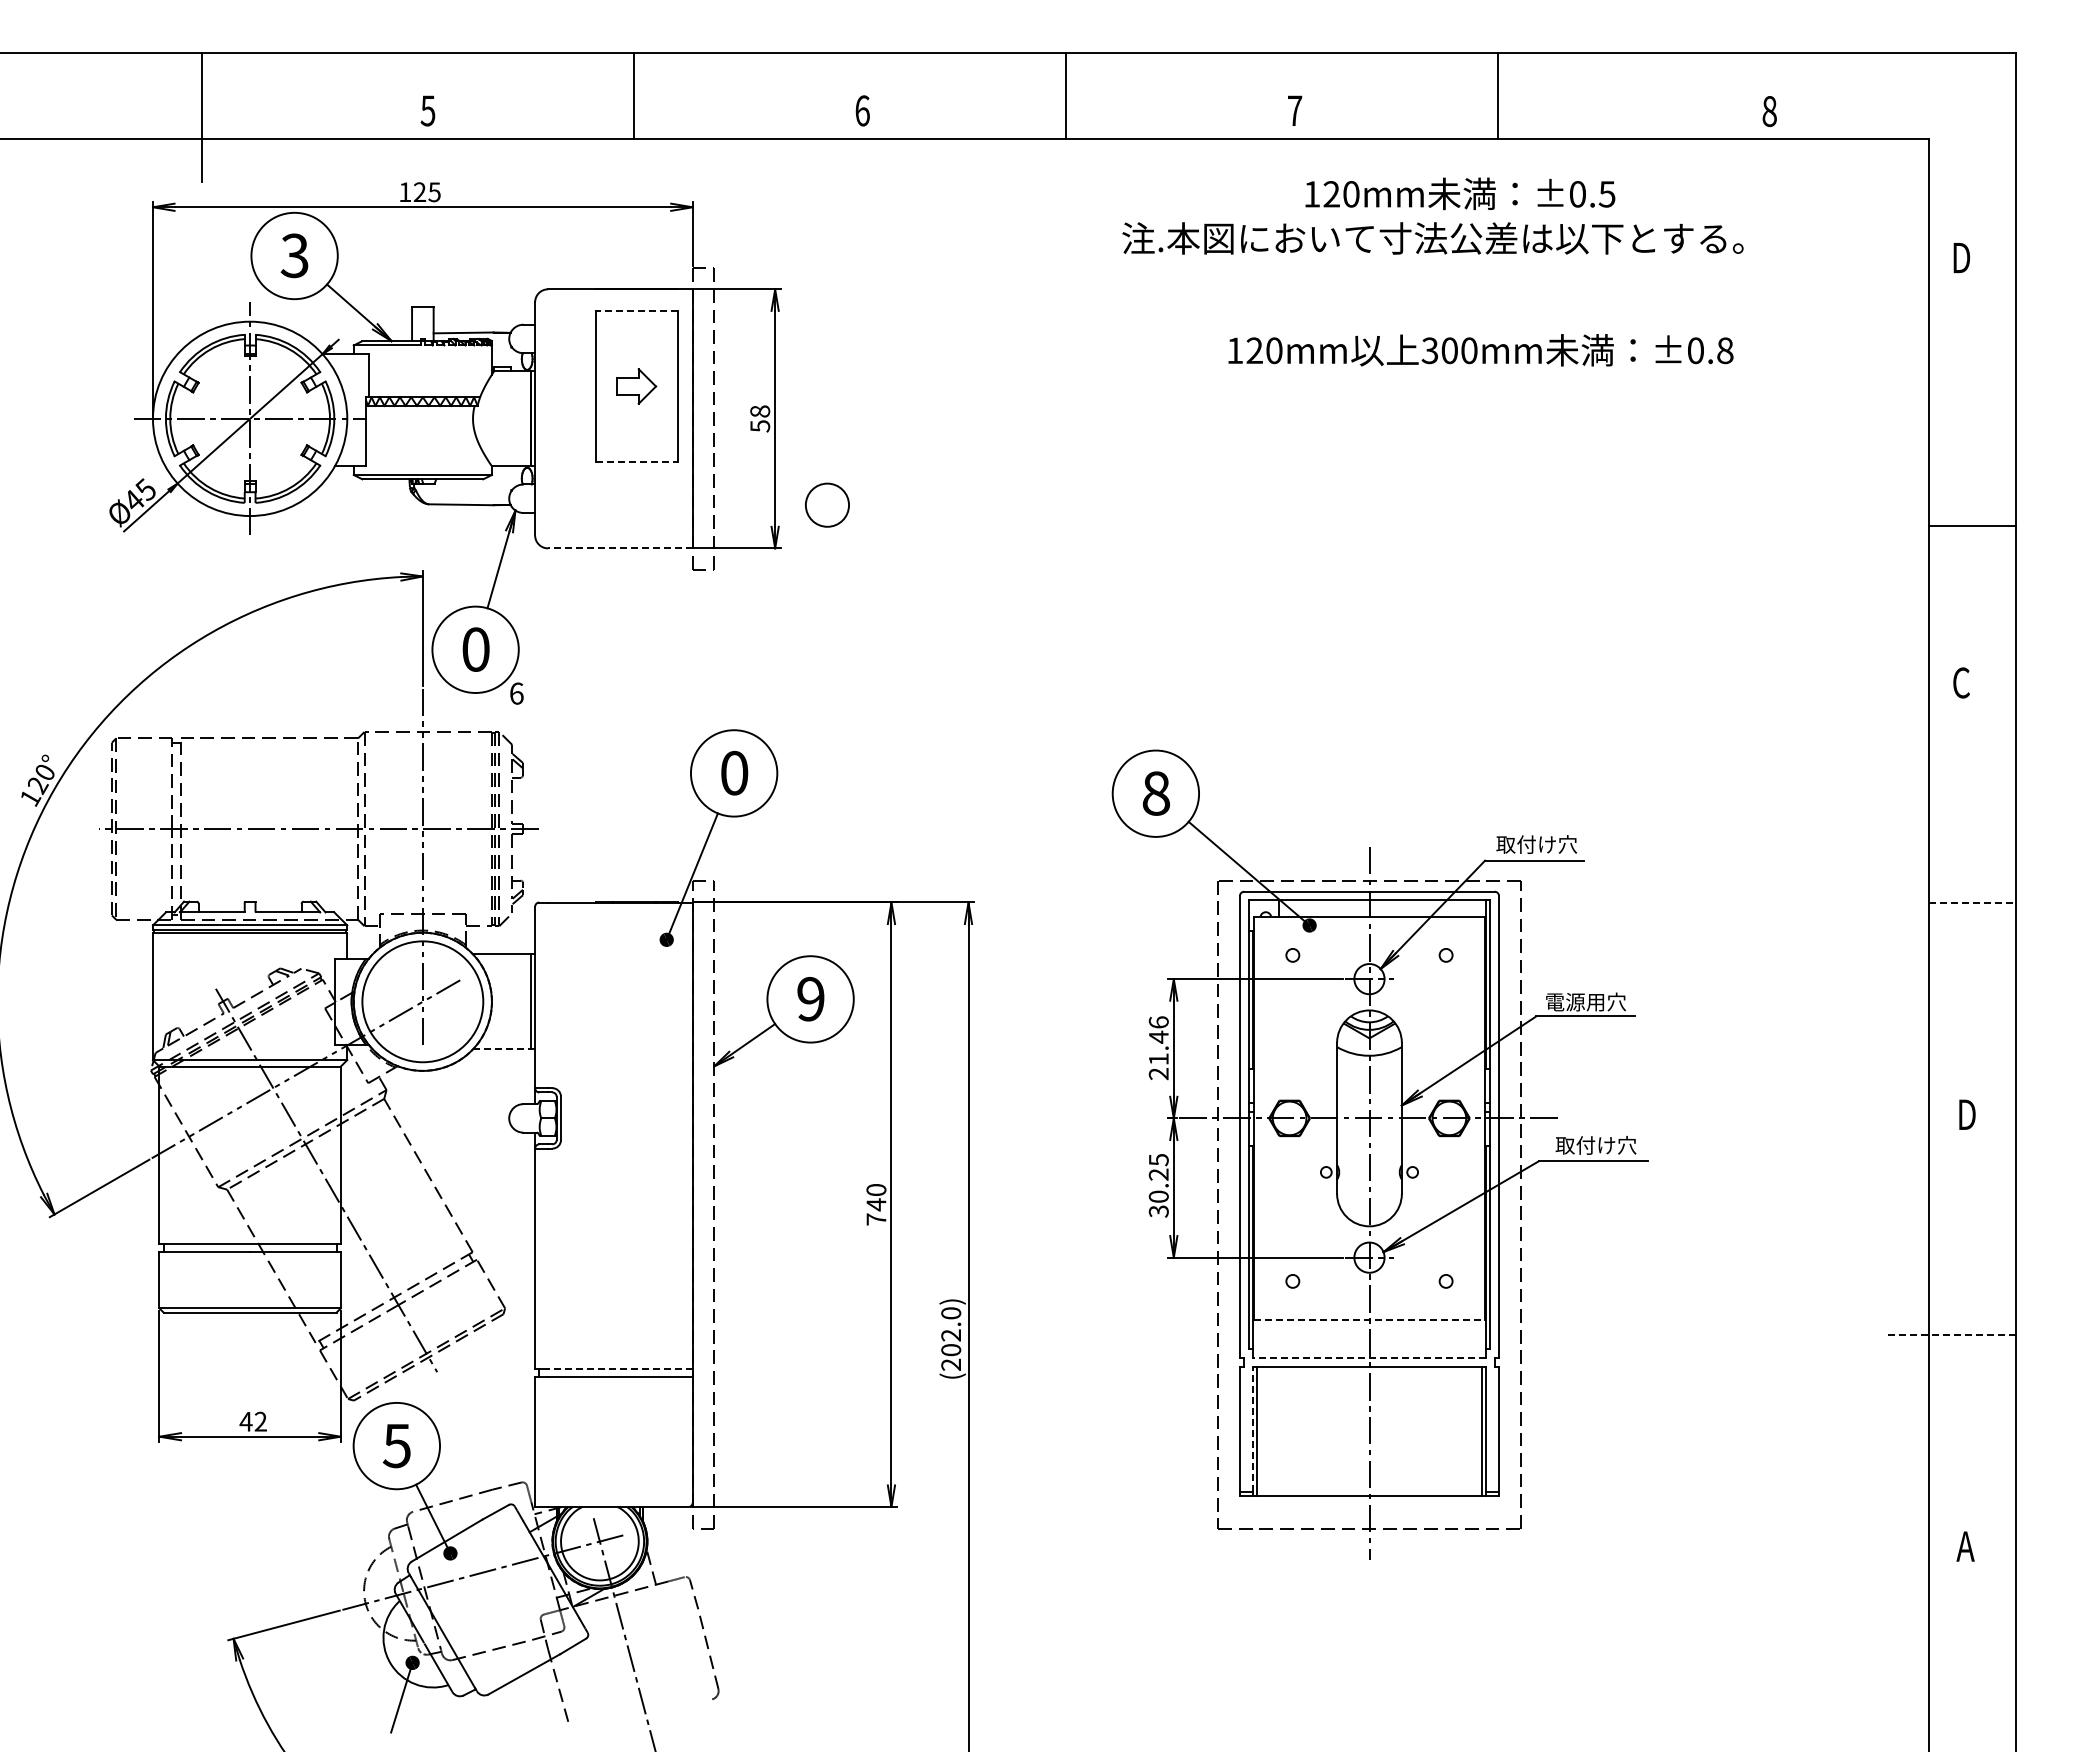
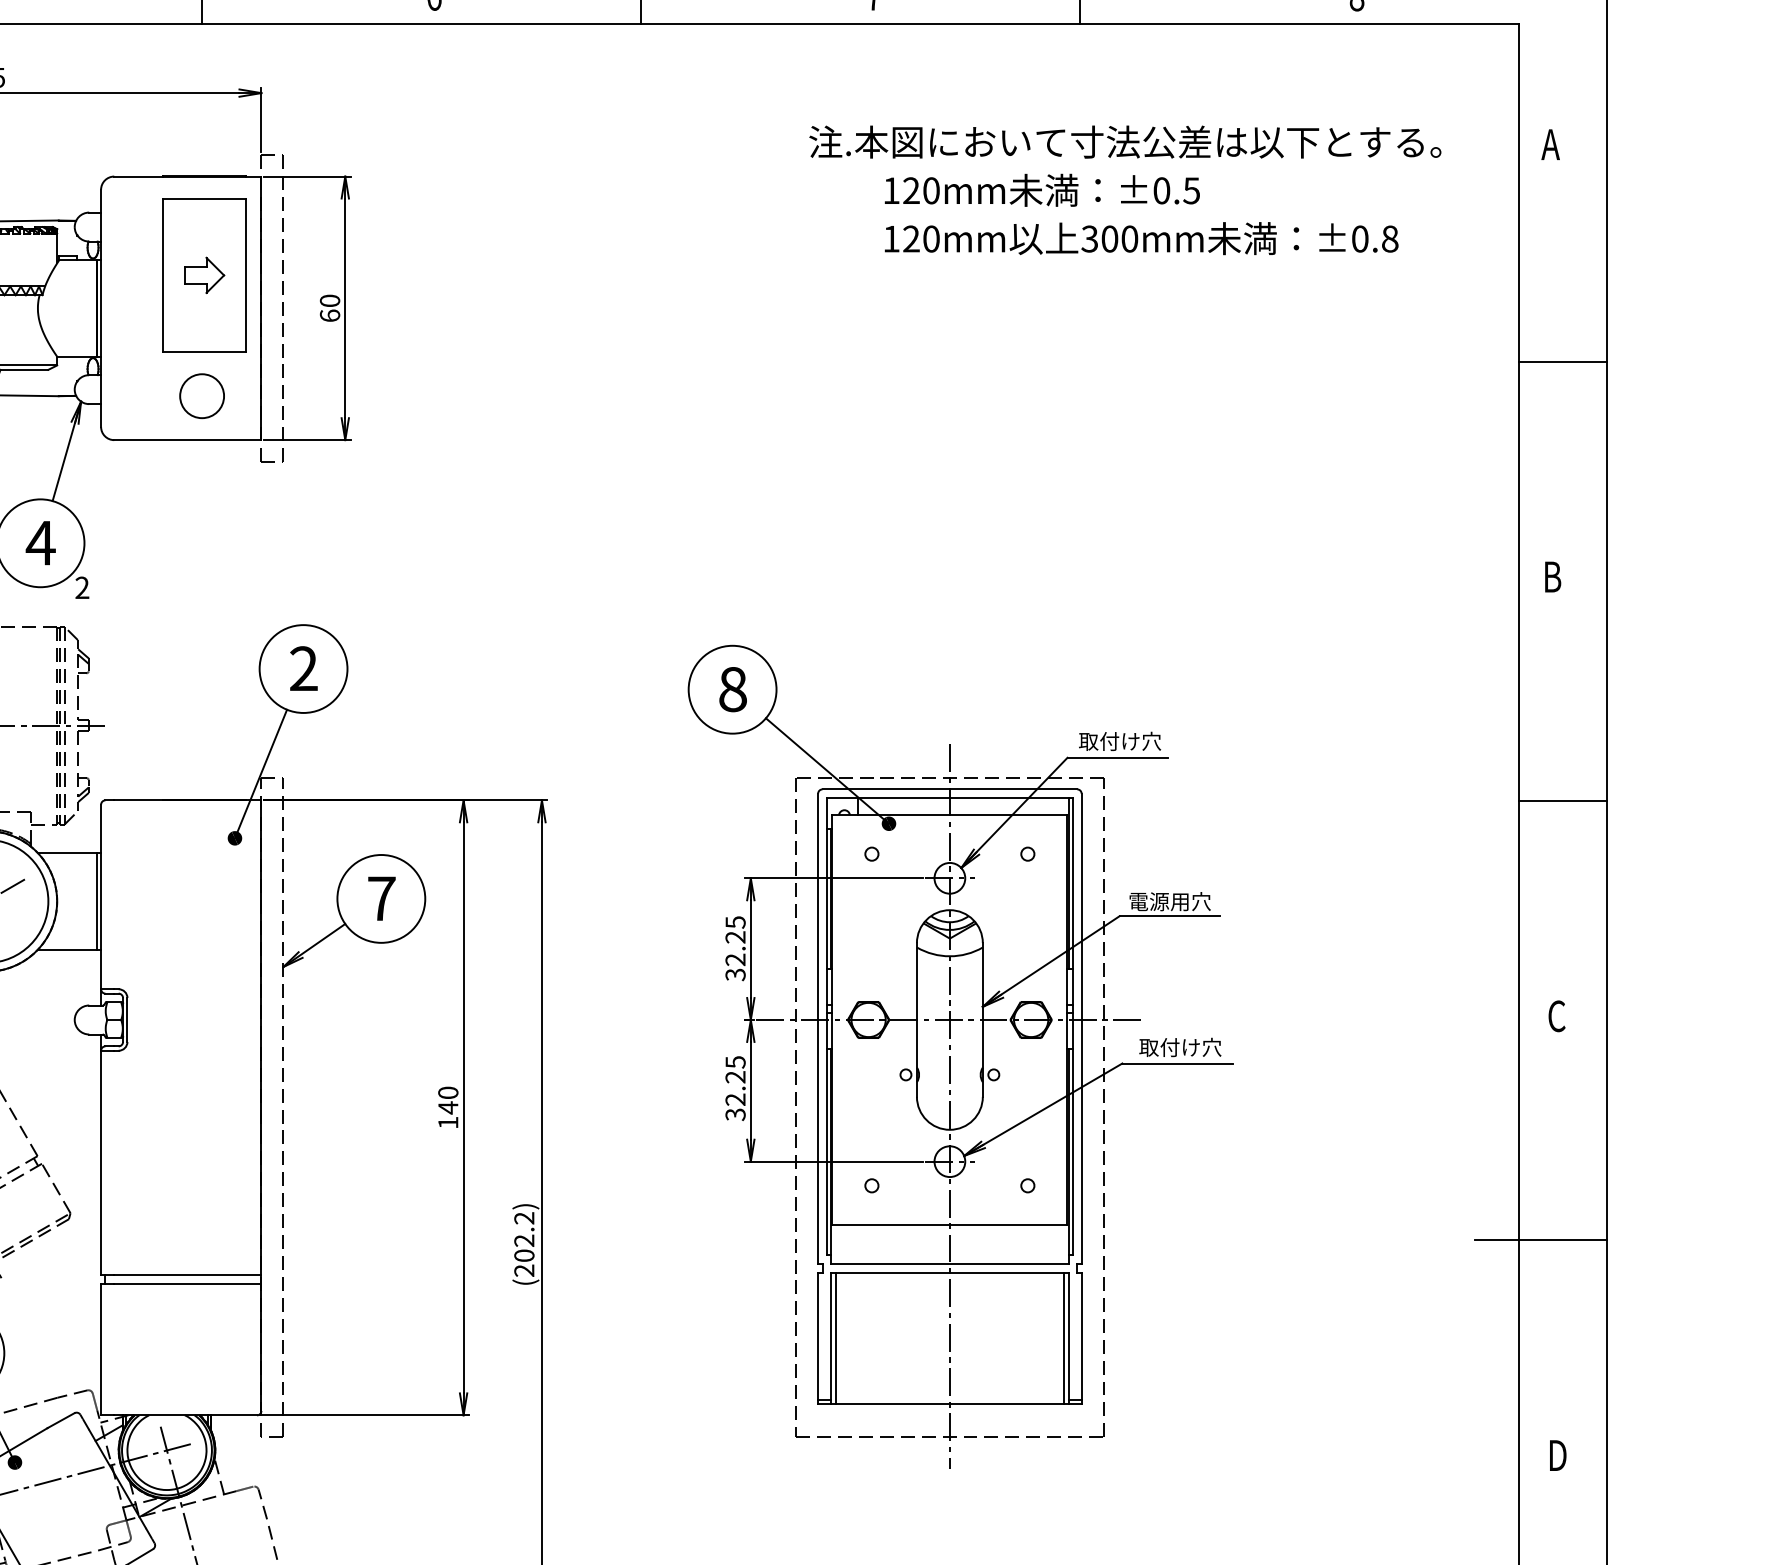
text: (1460, 193) -> (1042, 189), moved
text: (1432, 238) -> (1124, 142), moved
text: (1960, 257) -> (1551, 144), D -> A
line: (636, 310) -> (204, 198), dashed -> solid
text: (1480, 350) -> (1141, 238), moved
text: (760, 418) -> (330, 307), 58 -> 60
line: (637, 462) -> (205, 352), dashed -> solid
circle: (827, 504) -> (202, 395), moved
line: (1972, 526) -> (1563, 361), moved
line: (619, 548) -> (186, 440), dashed -> solid
text: (475, 649) -> (40, 542), 0 -> 4
text: (1961, 682) -> (1552, 576), C -> B
text: (516, 693) -> (82, 587), 6 -> 2
text: (734, 773) -> (303, 669), 0 -> 2
line: (1972, 903) -> (1563, 801), dashed -> solid
text: (810, 998) -> (381, 898), 9 -> 7
text: (1158, 1048) -> (735, 948), 21.46 -> 32.25
line: (501, 1049) -> (66, 949), dashed -> solid
text: (1966, 1114) -> (1557, 1016), D -> C
text: (1158, 1196) -> (735, 1099), 30.25 -> 32.25
text: (876, 1219) -> (448, 1122), 740 -> 140
text: (951, 1313) -> (524, 1218), (202.0) -> (202.2)
line: (1369, 1320) -> (949, 1225), dashed -> solid
line: (1950, 1335) -> (1540, 1240), dashed -> solid
line: (1369, 1358) -> (949, 1264), dashed -> solid
line: (619, 1368) -> (186, 1274), dashed -> solid
line: (1252, 1429) -> (830, 1336), dashed -> solid
text: (1965, 1546) -> (1556, 1455), A -> D

